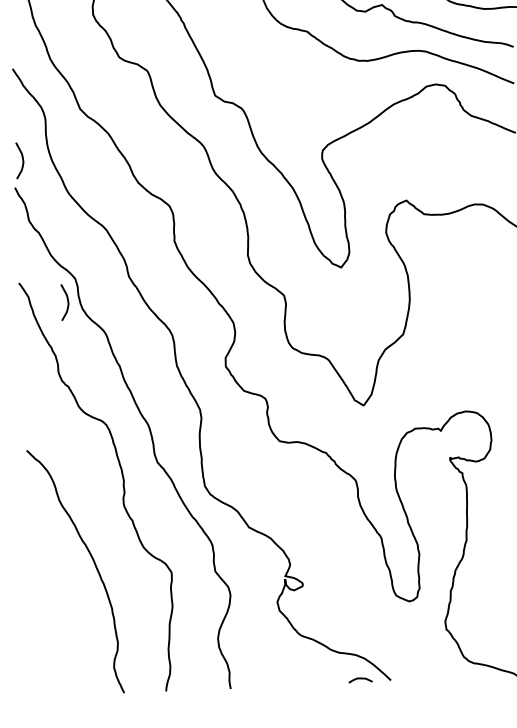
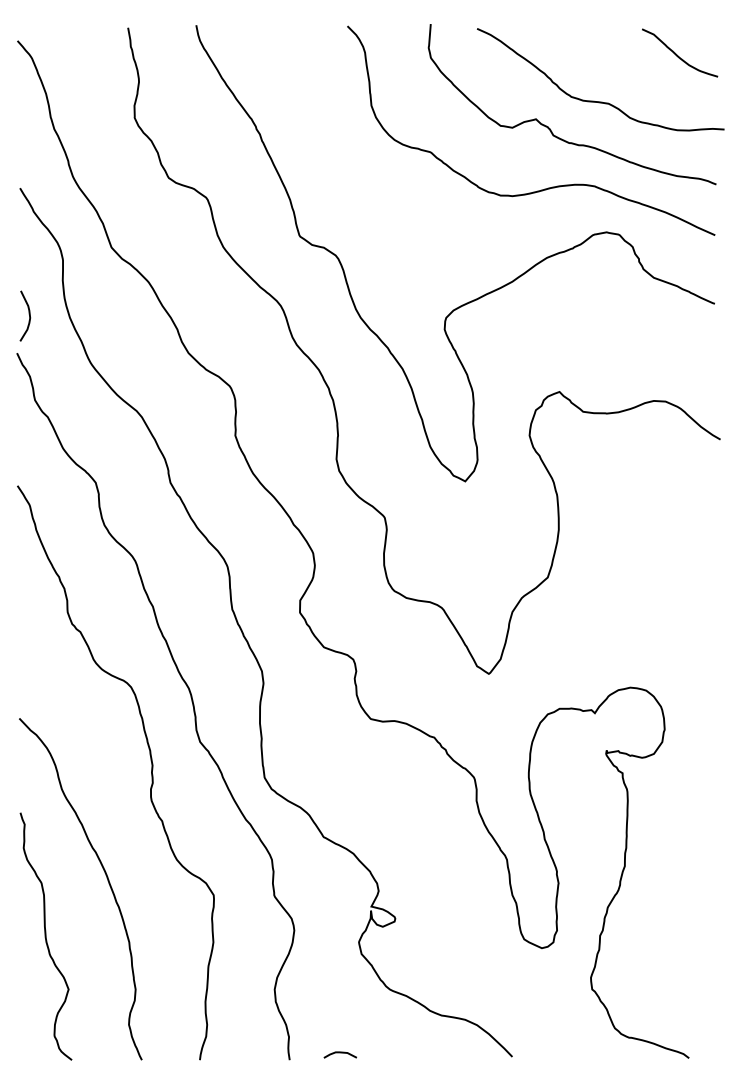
curve: (67, 301) -> (83, 513), removed
curve: (51, 606) -> (45, 936), added
curve: (360, 679) -> (339, 1053), moved

